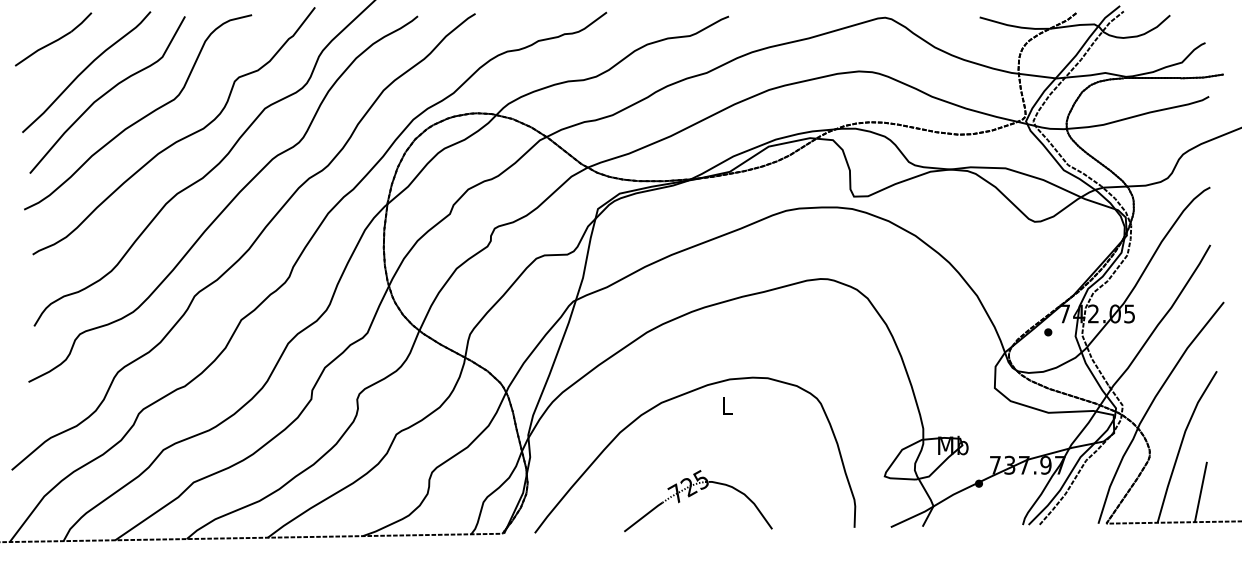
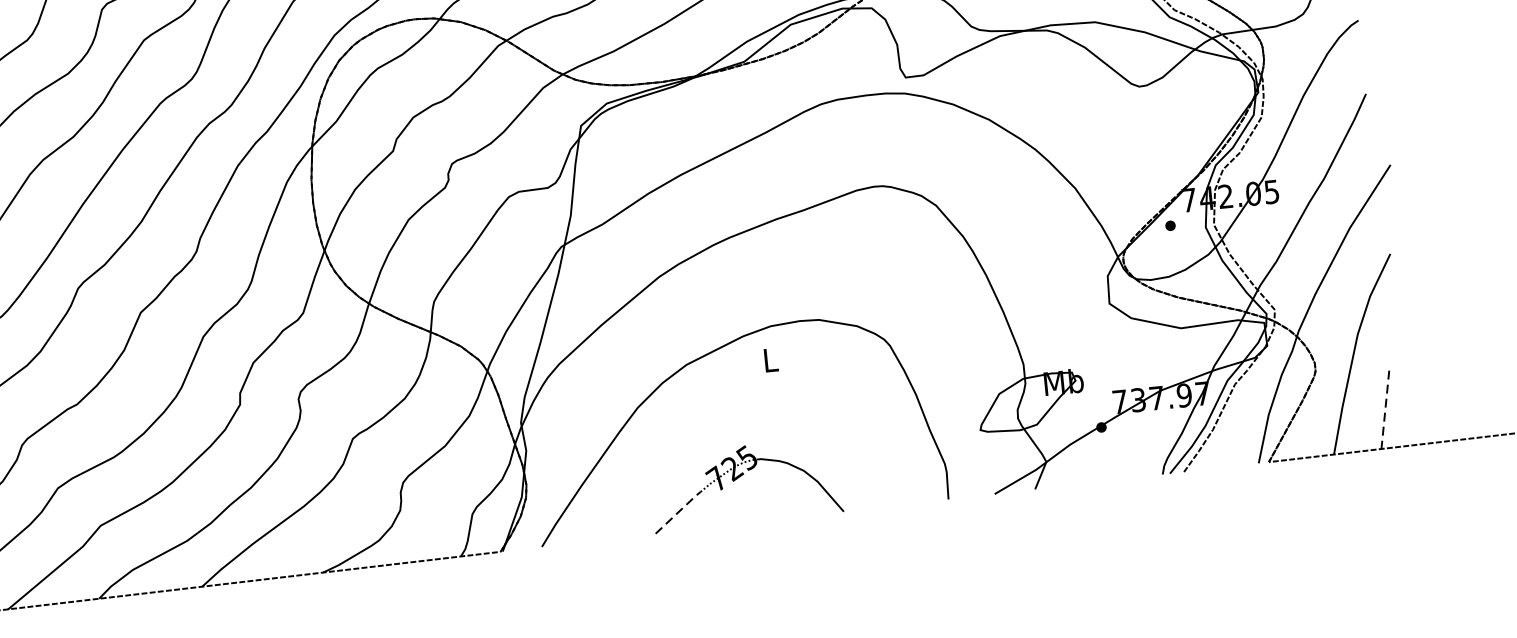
line: (1200, 492) -> (1384, 410), solid -> dashed
line: (644, 516) -> (679, 511), solid -> dashed

